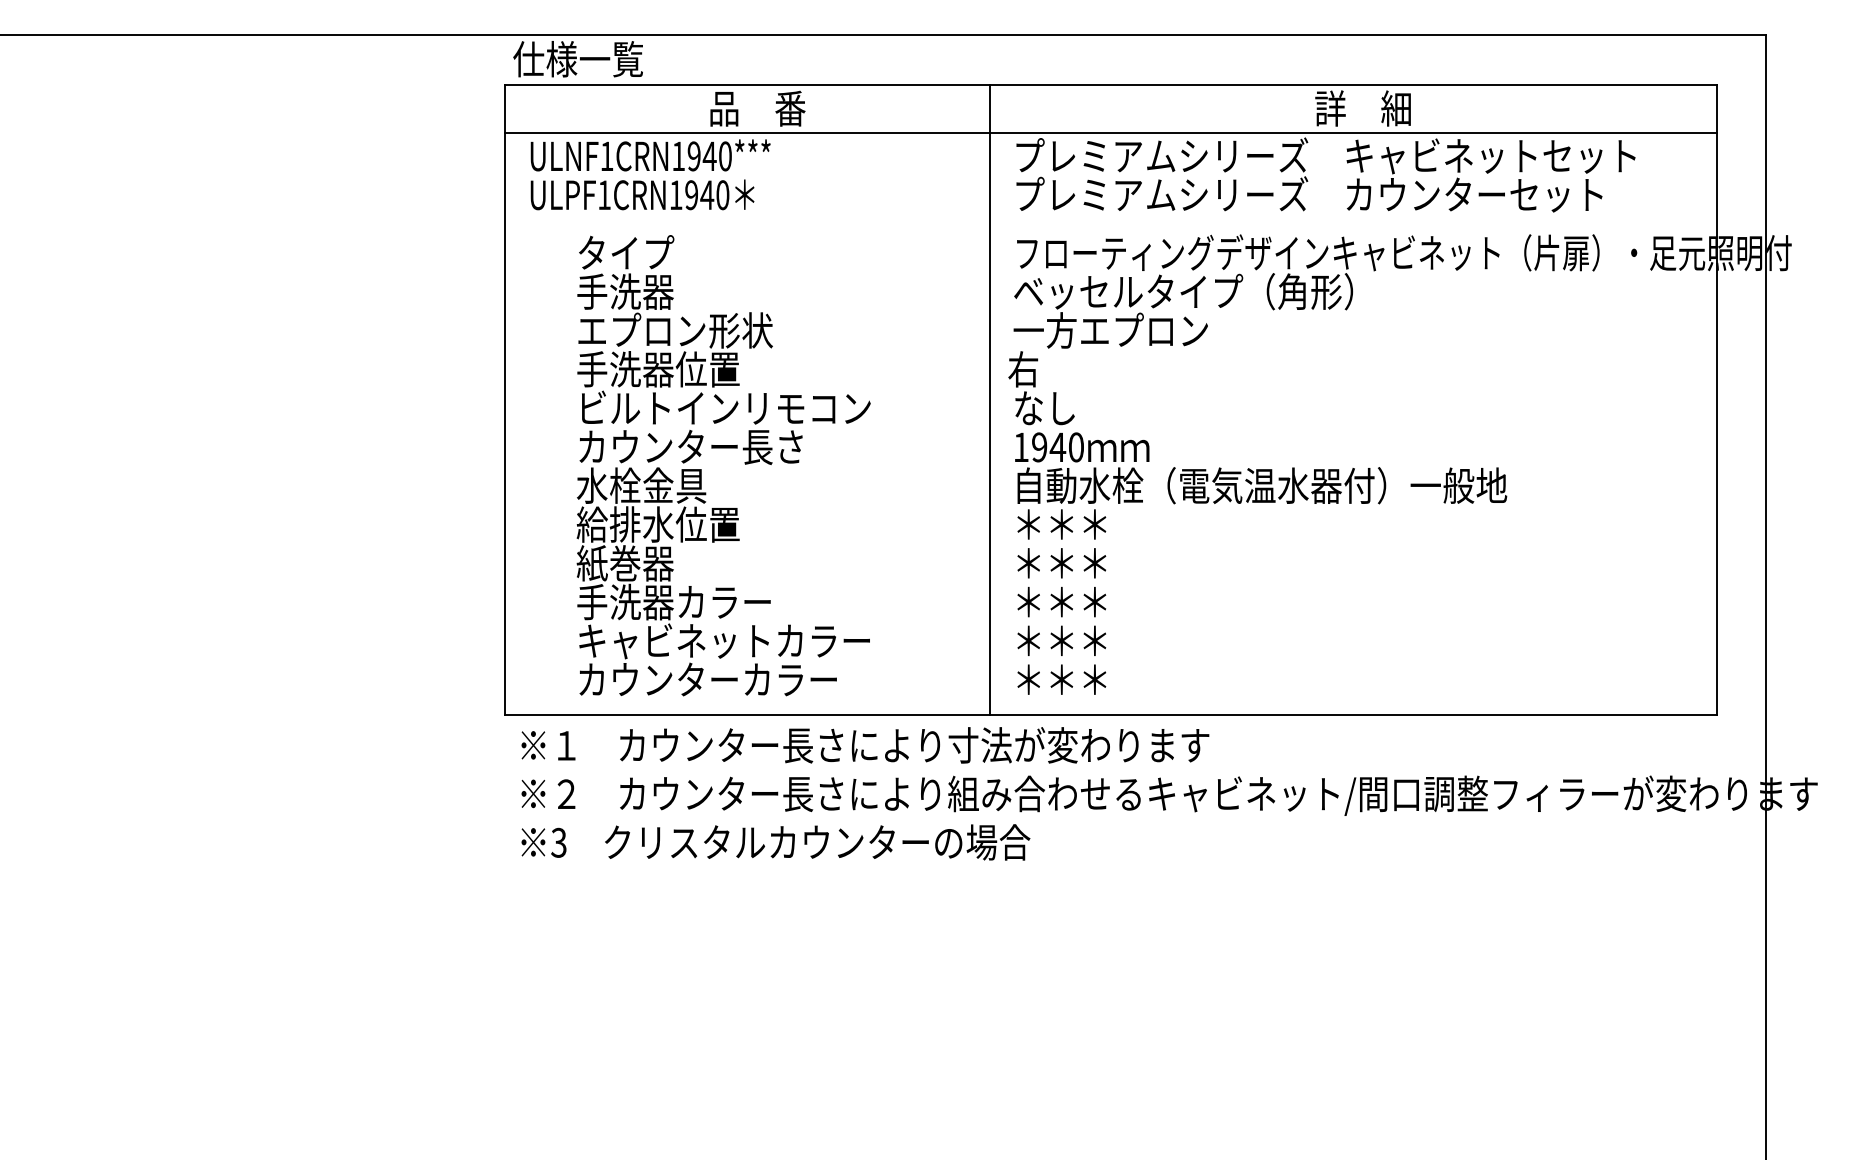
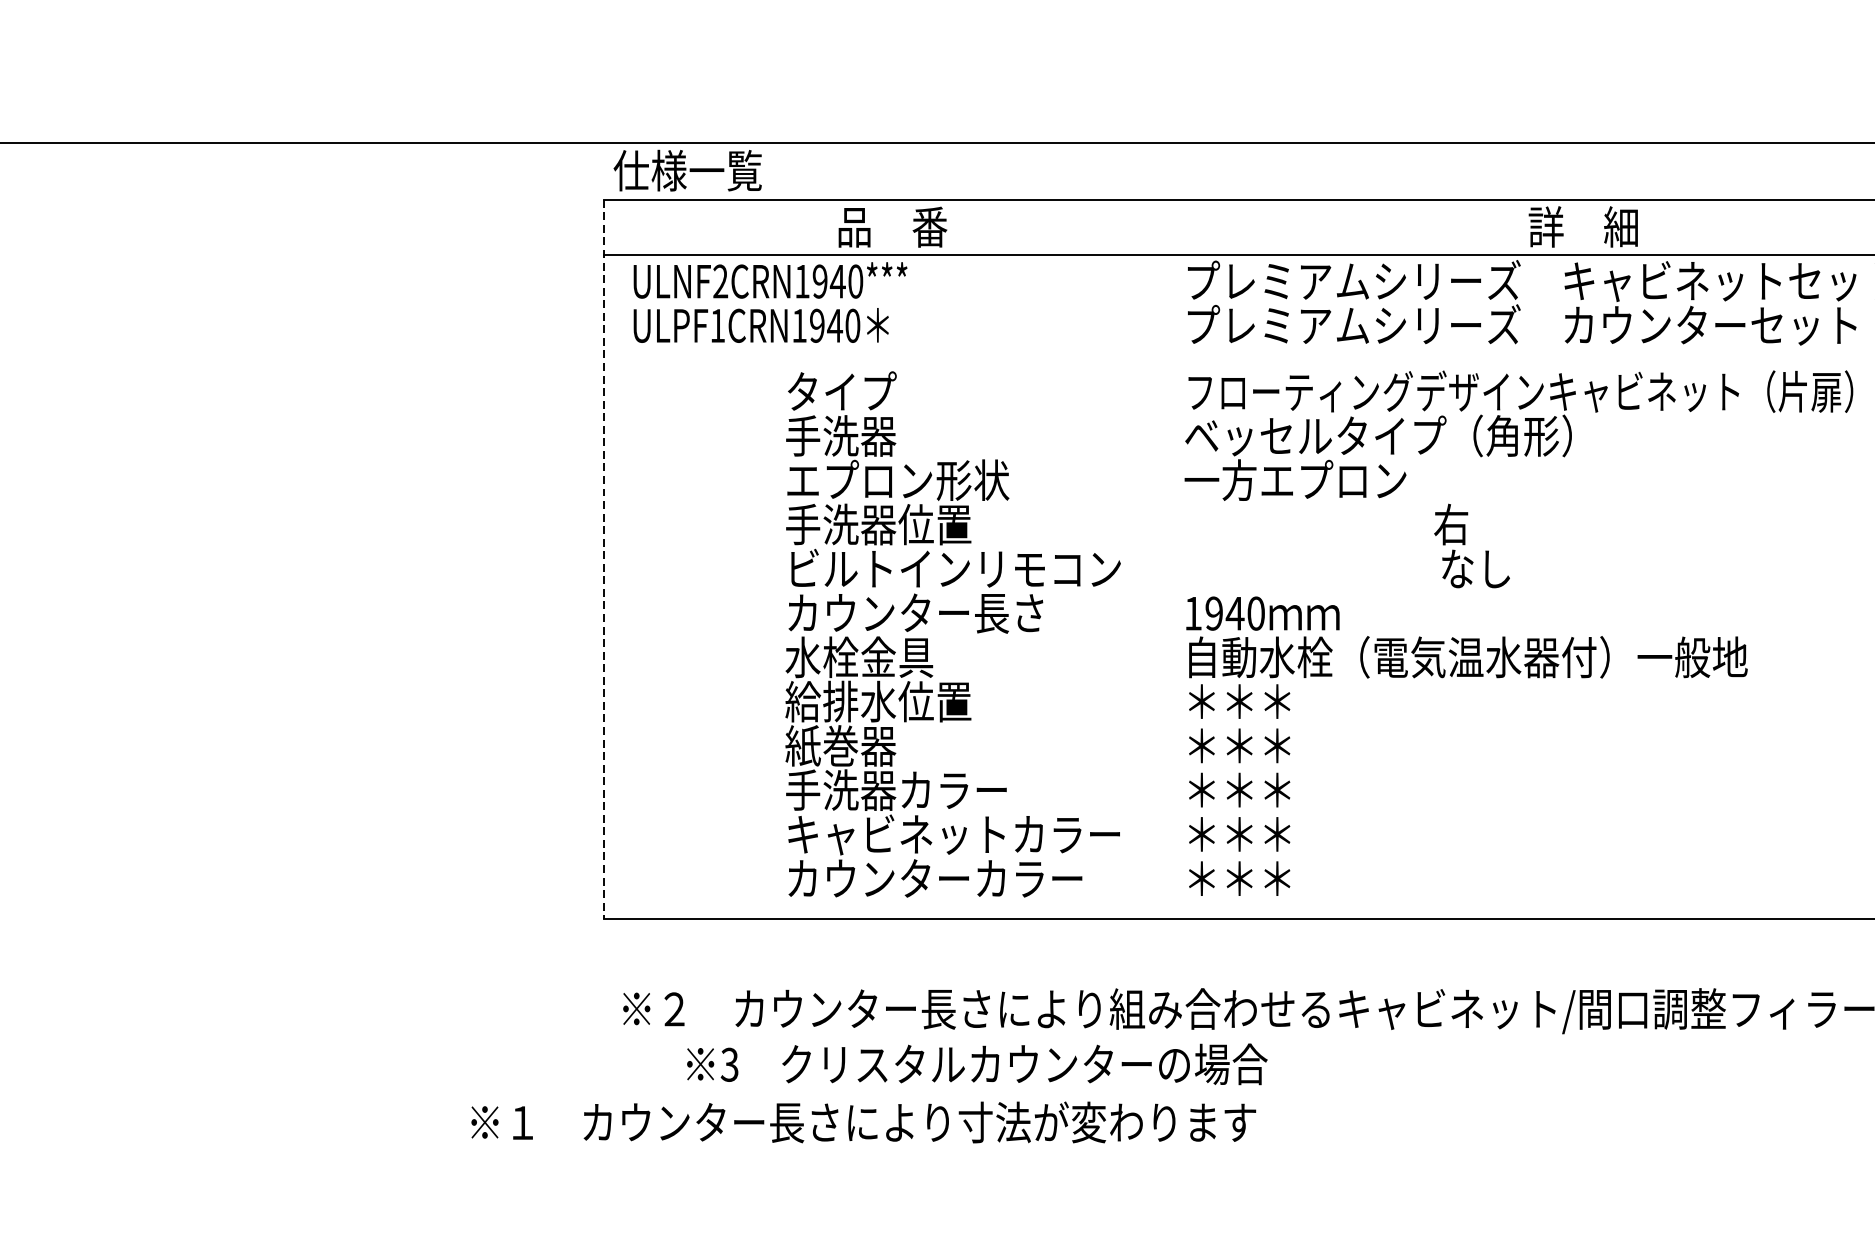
text: (606, 155) -> (720, 280), ULNF1CRN1940*** -> ULNF2CRN1940***
text: (1041, 388) -> (1472, 546), moved
line: (989, 399) -> (1157, 558), removed
line: (504, 400) -> (603, 560), solid -> dashed
text: (723, 465) -> (952, 634), moved
text: (865, 745) -> (863, 1122), moved
text: (775, 842) -> (976, 1064), moved

